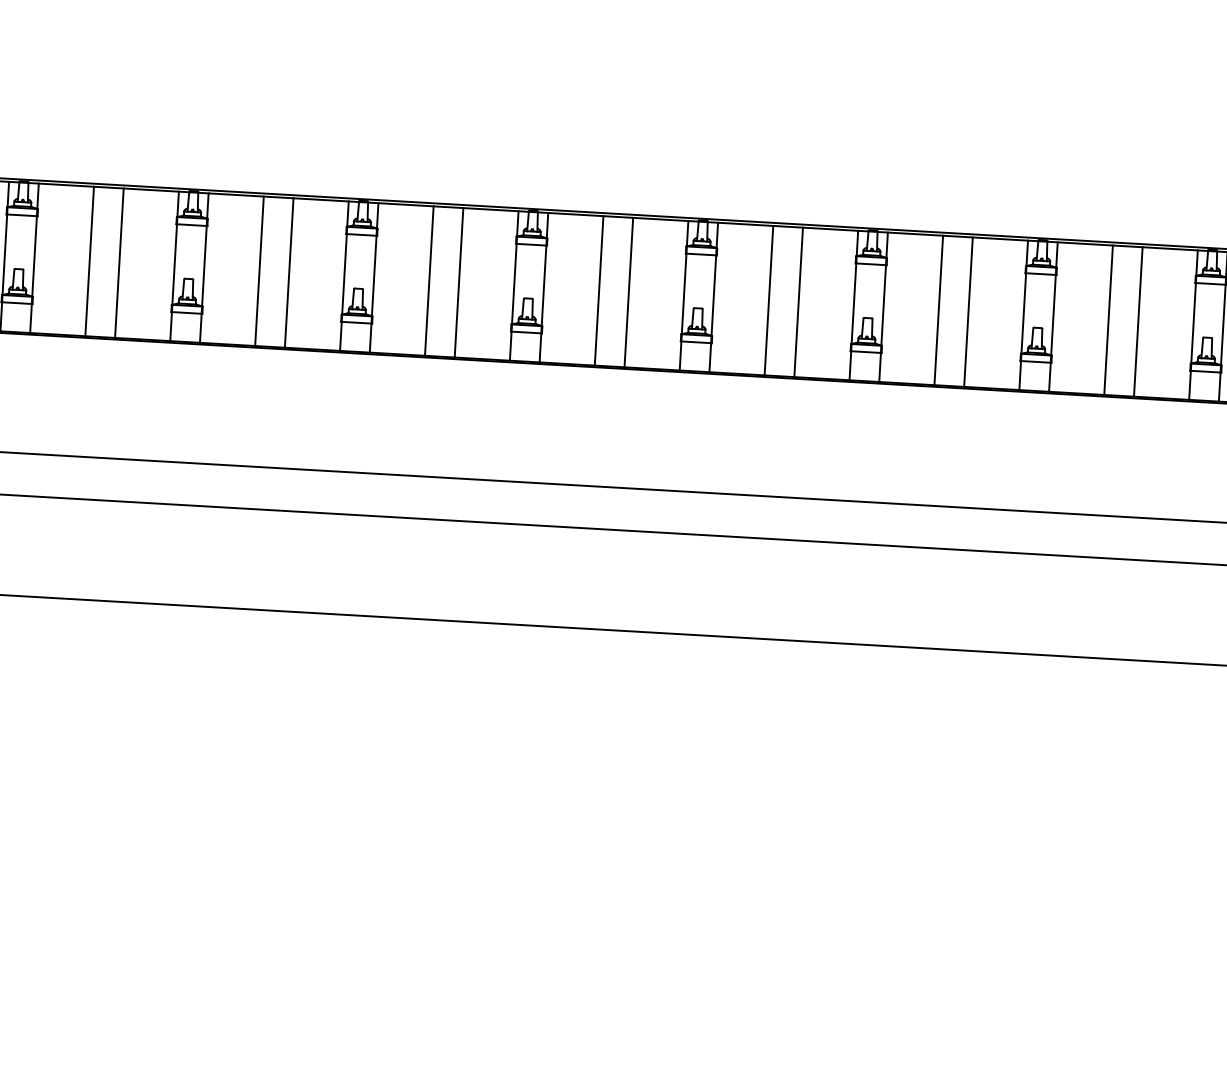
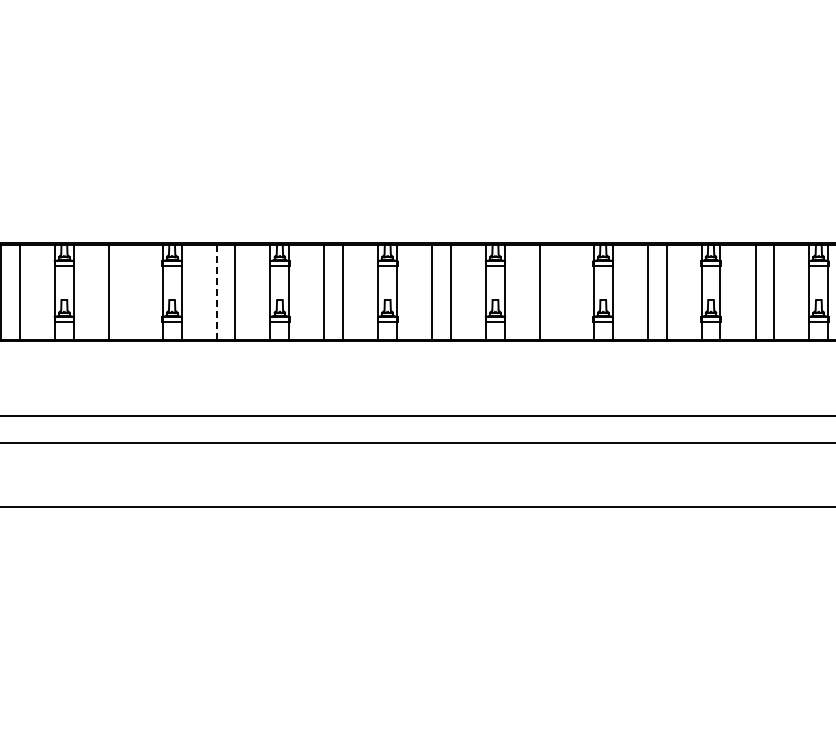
line: (119, 263) -> (127, 292), removed
line: (259, 271) -> (216, 292), solid -> dashed
line: (798, 302) -> (558, 292), removed

